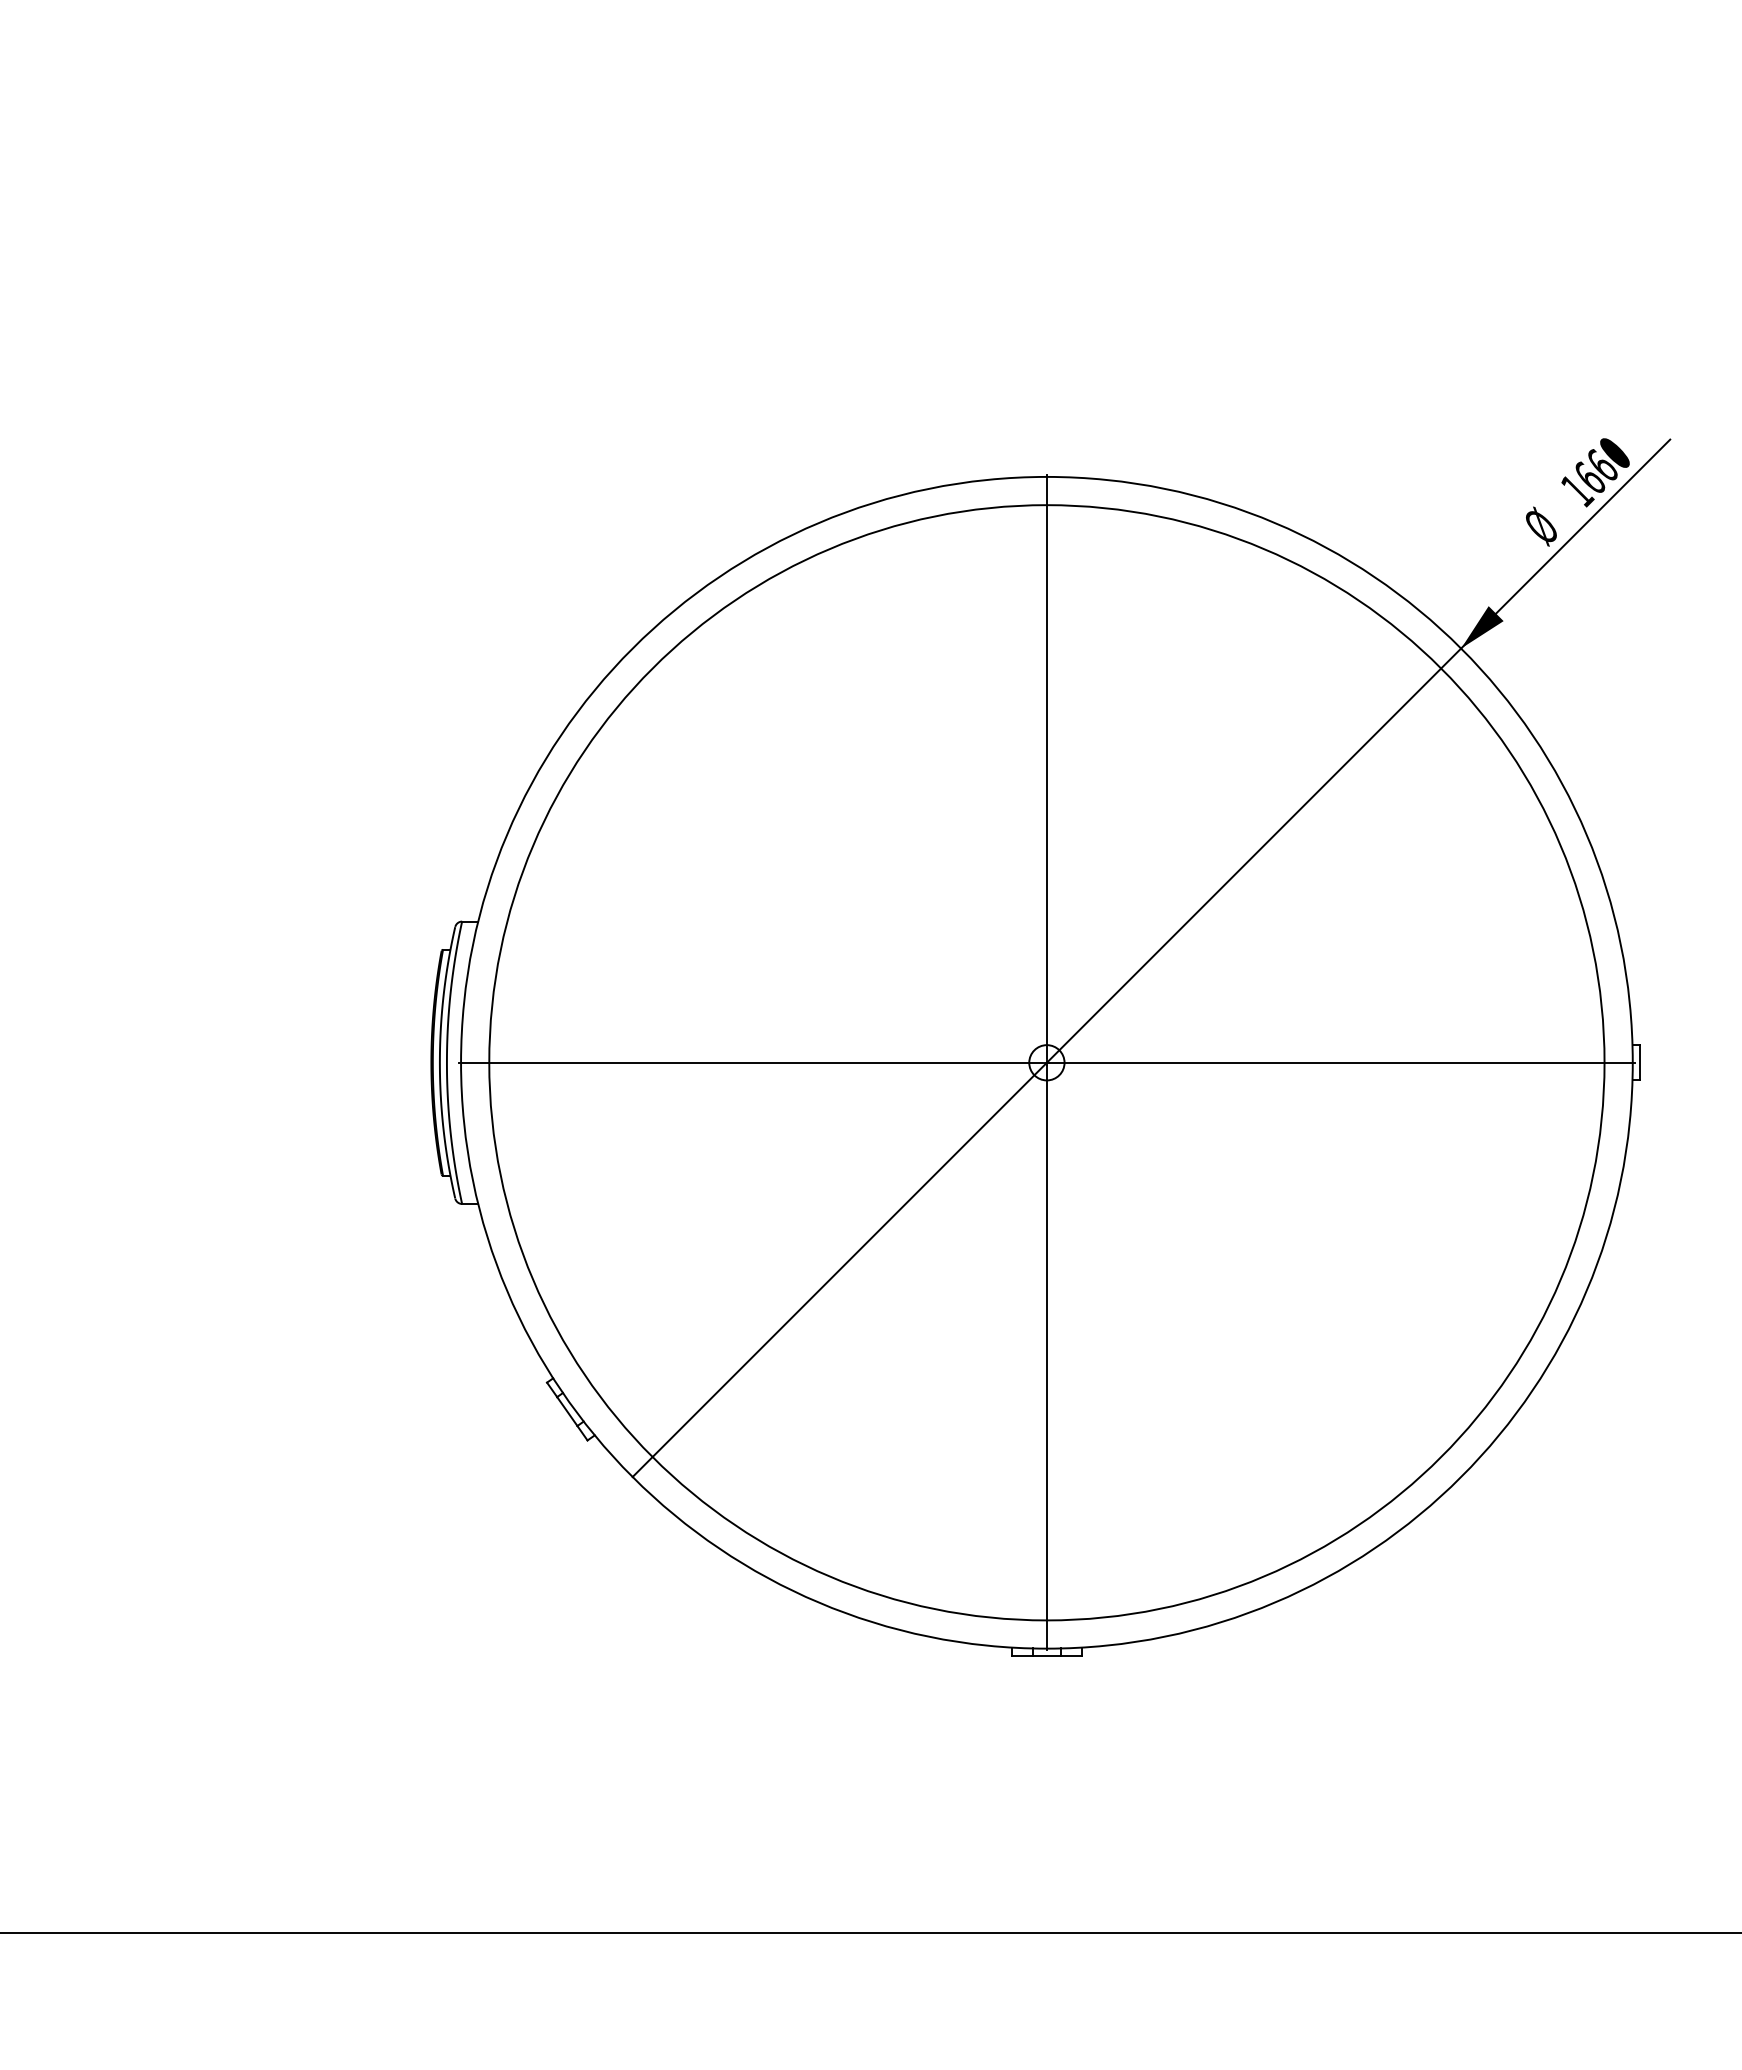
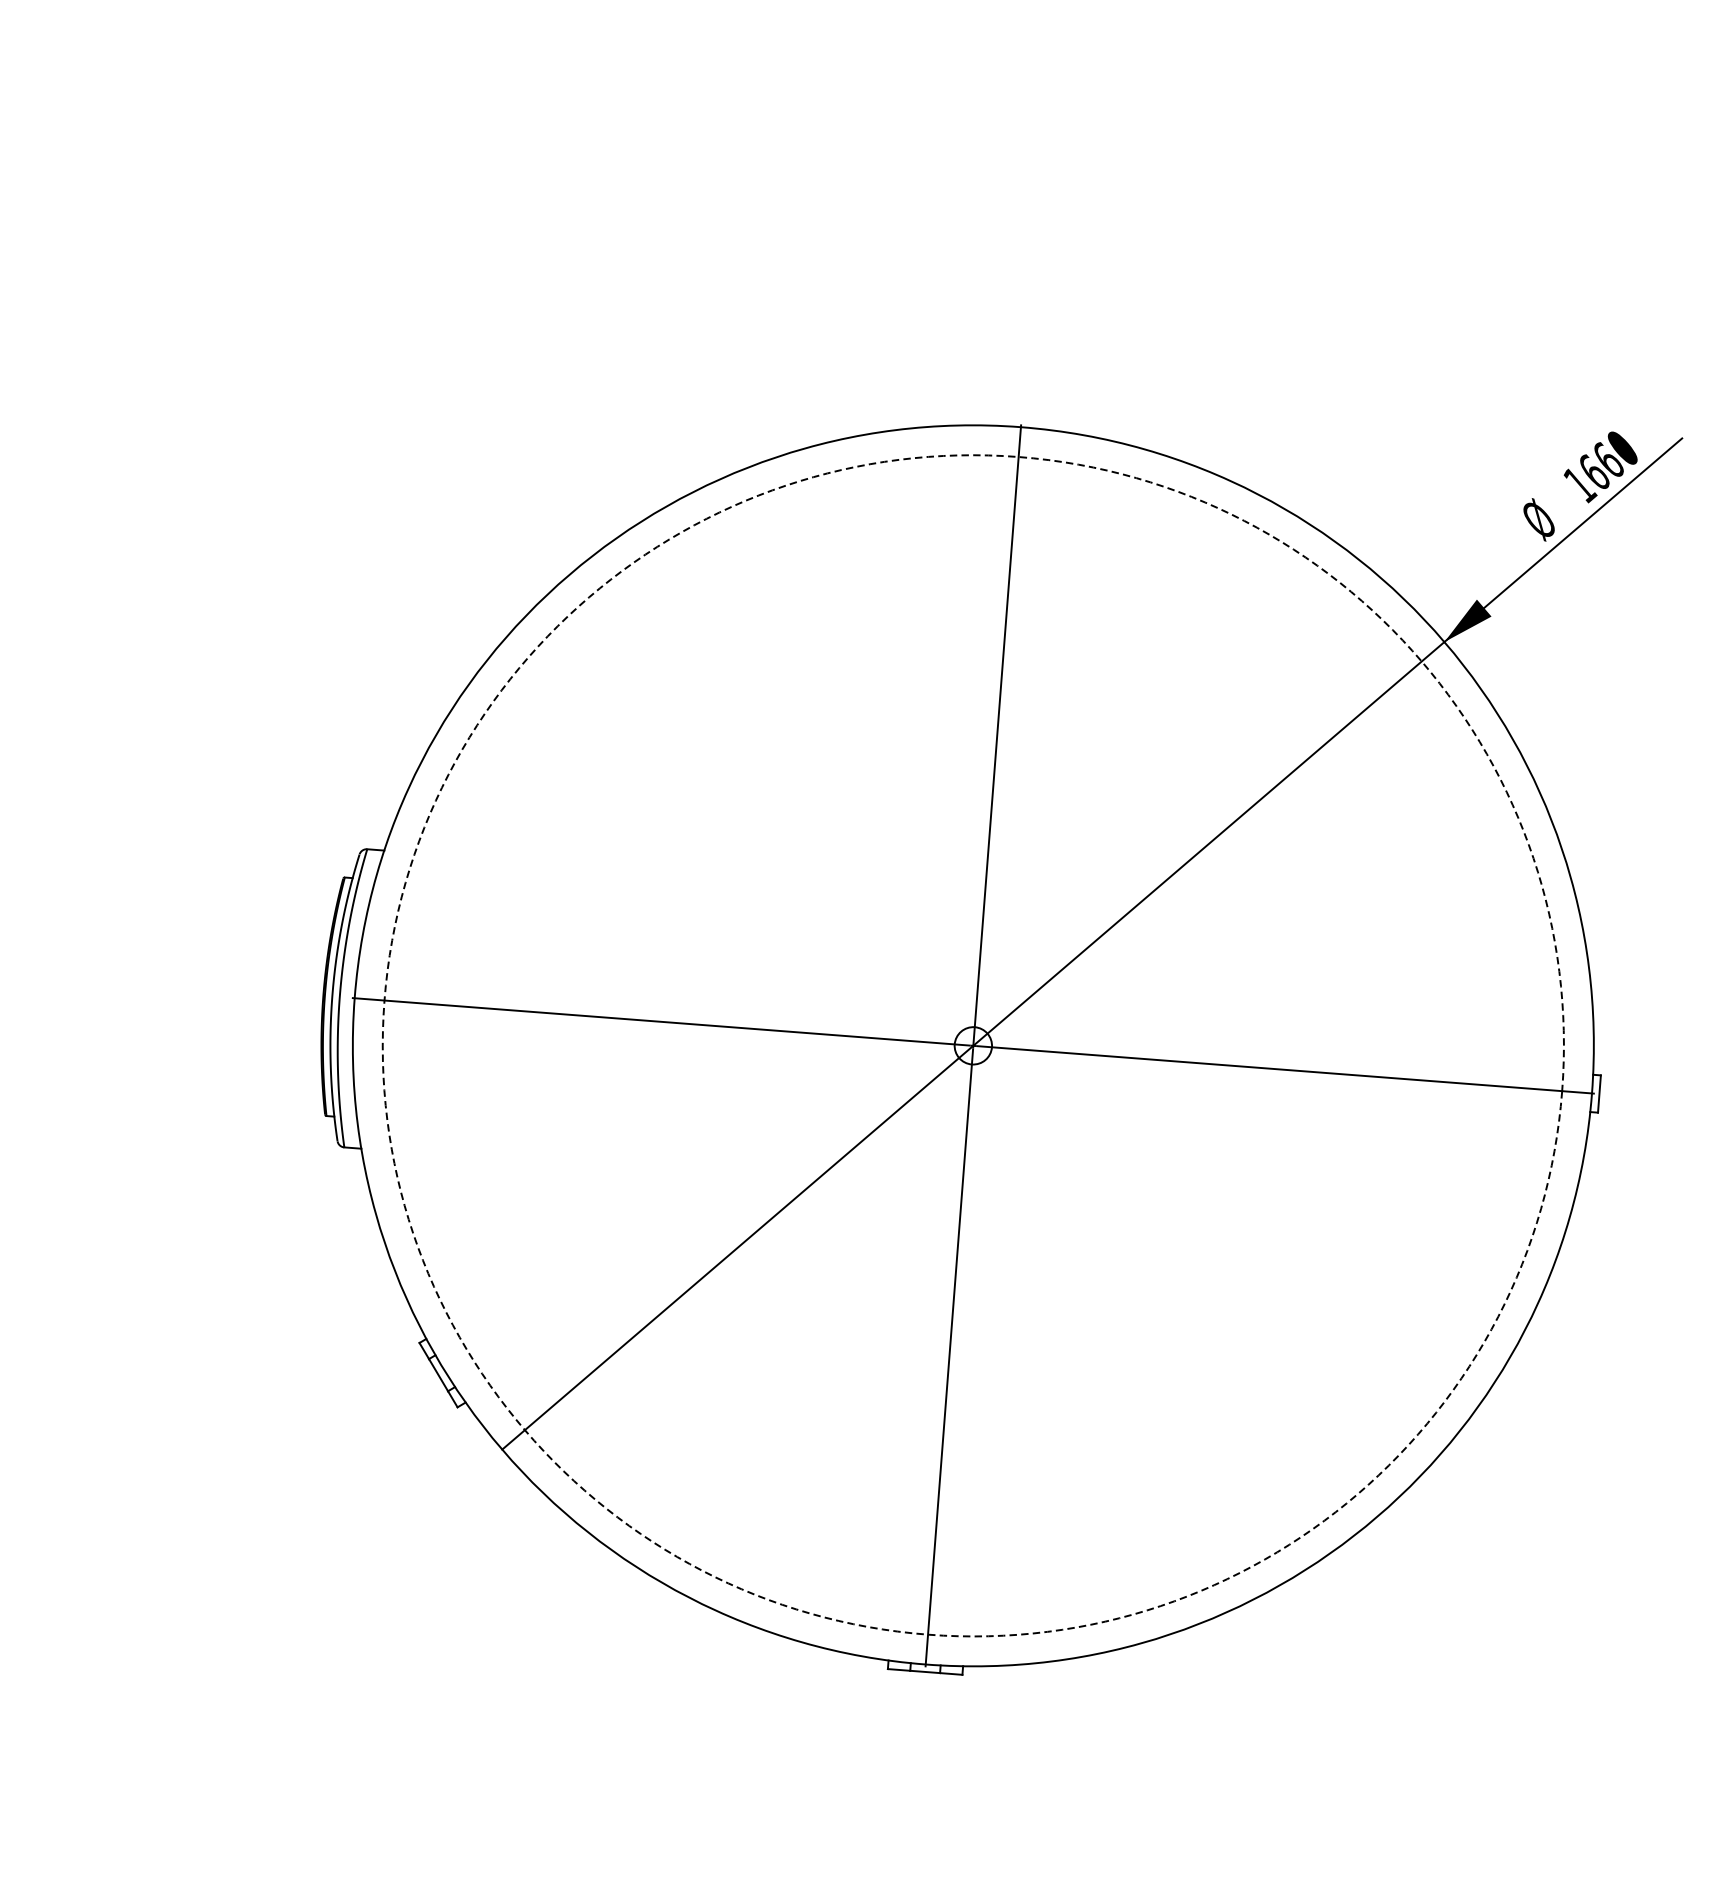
circle: (1046, 1062) -> (972, 1045), solid -> dashed

